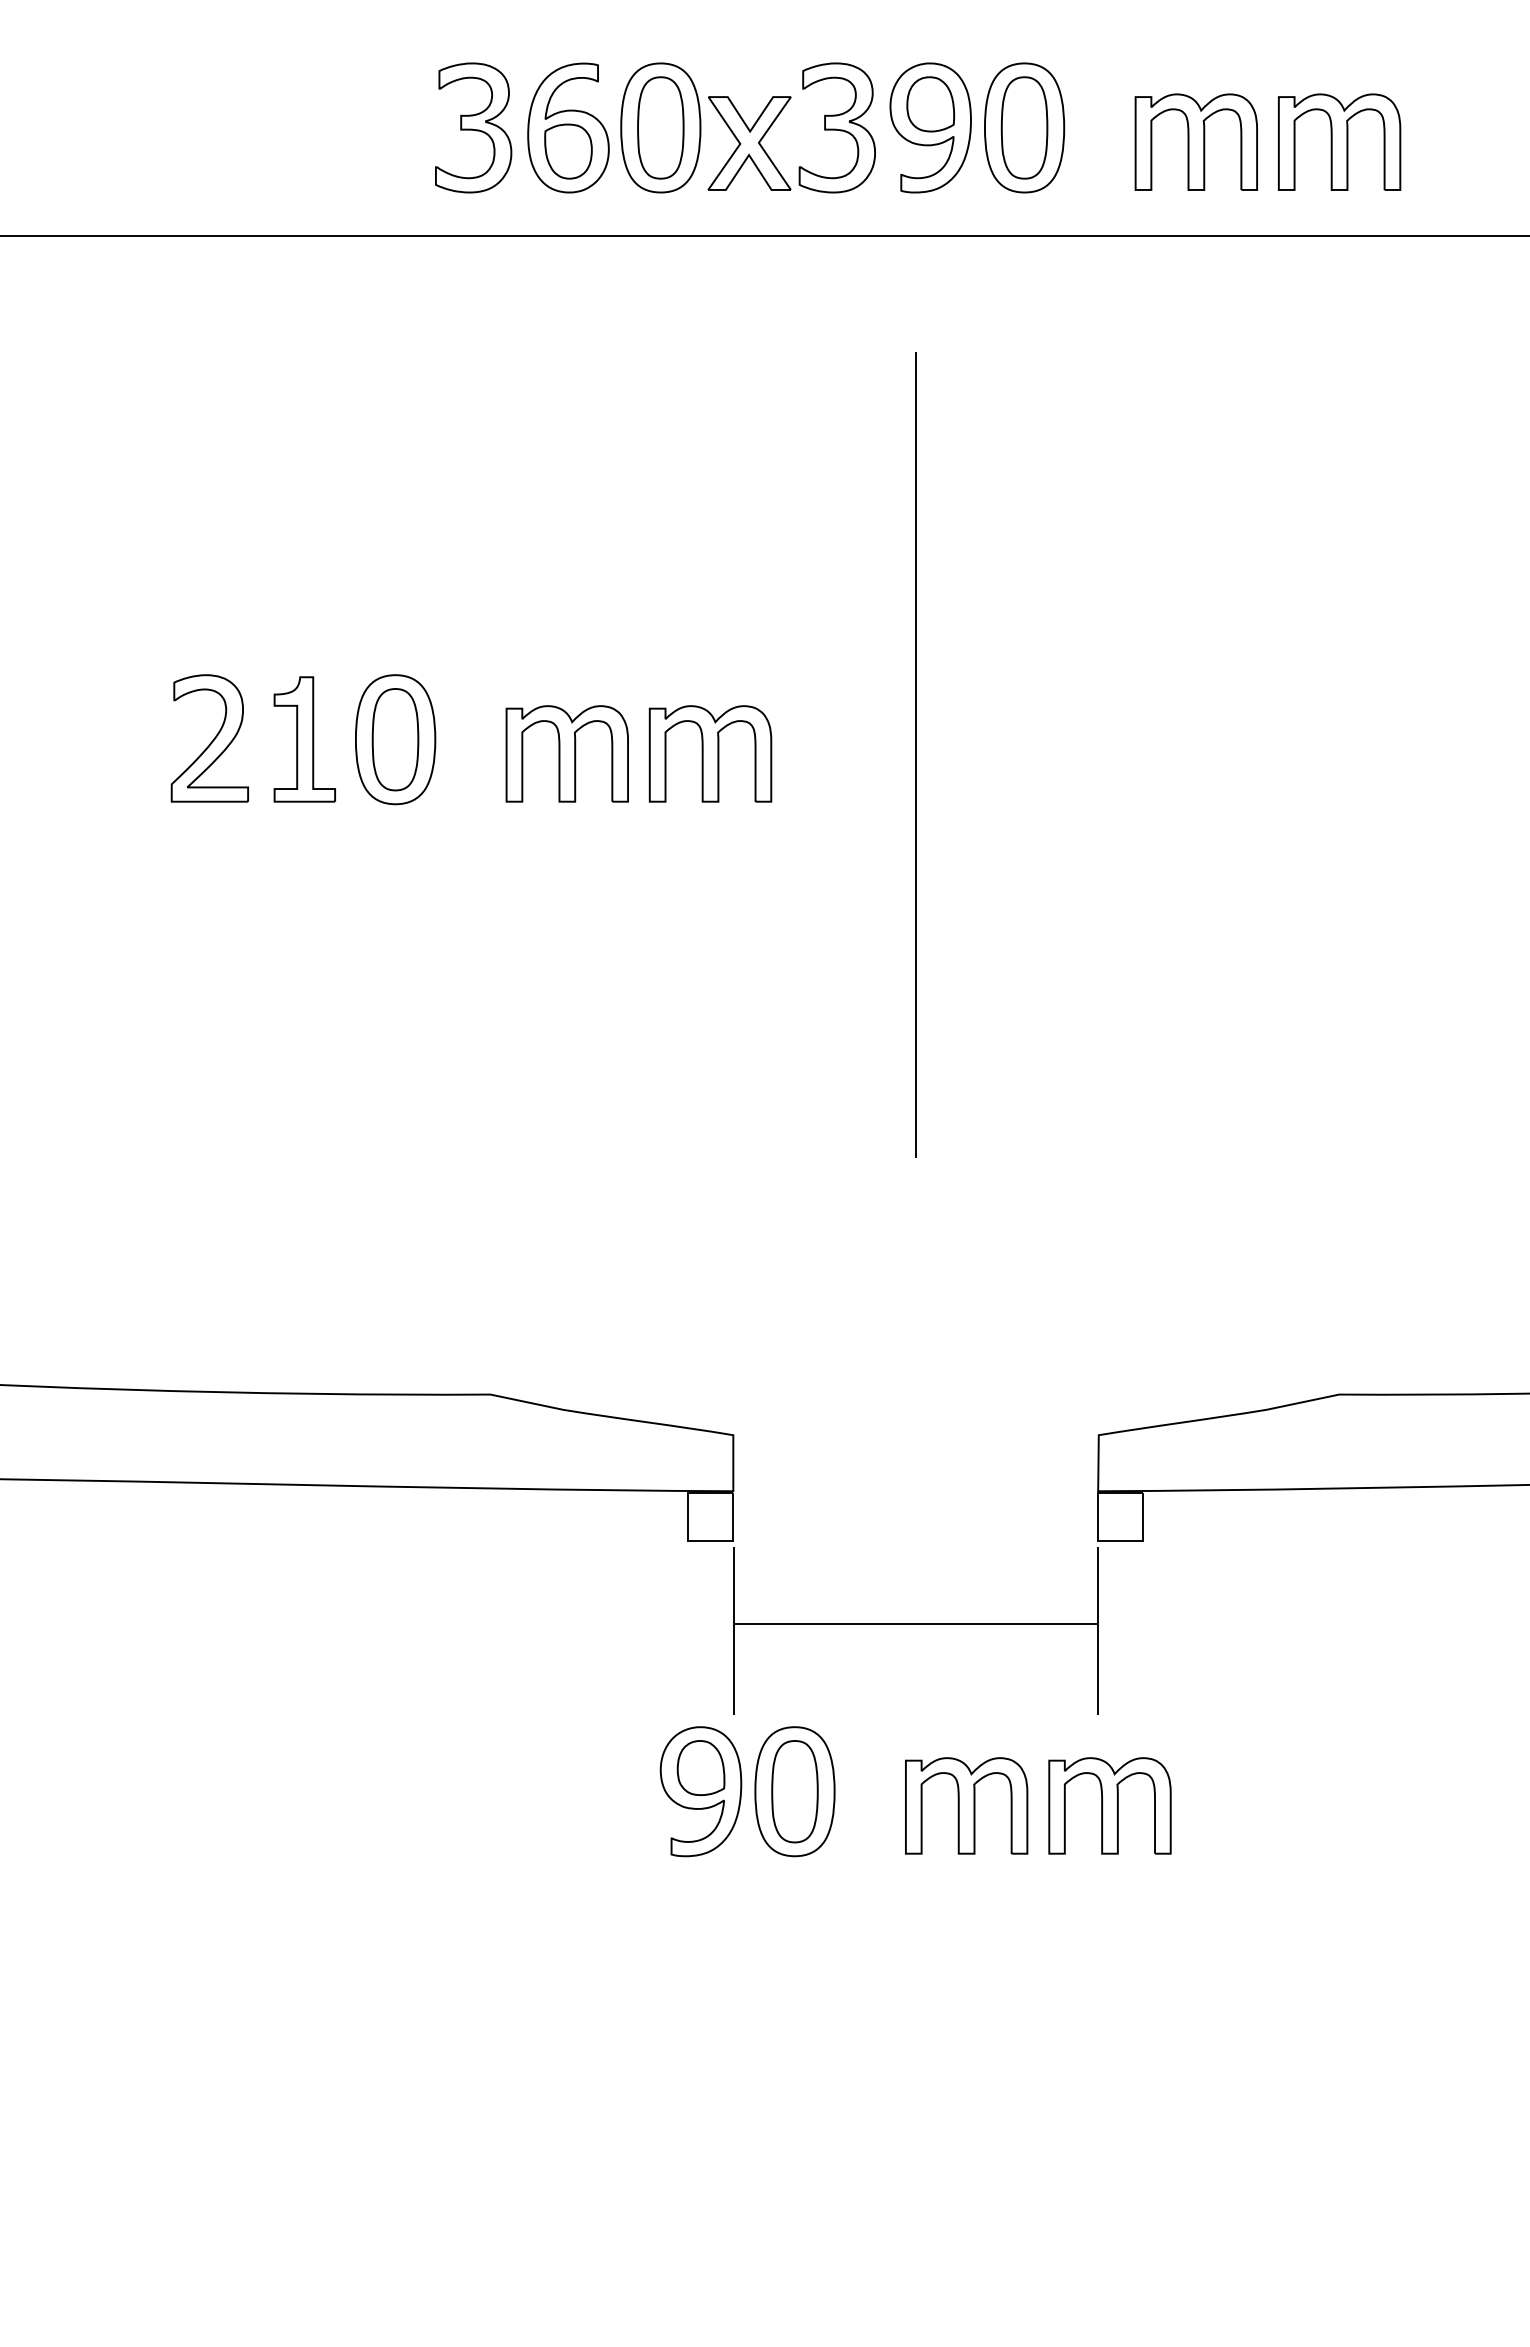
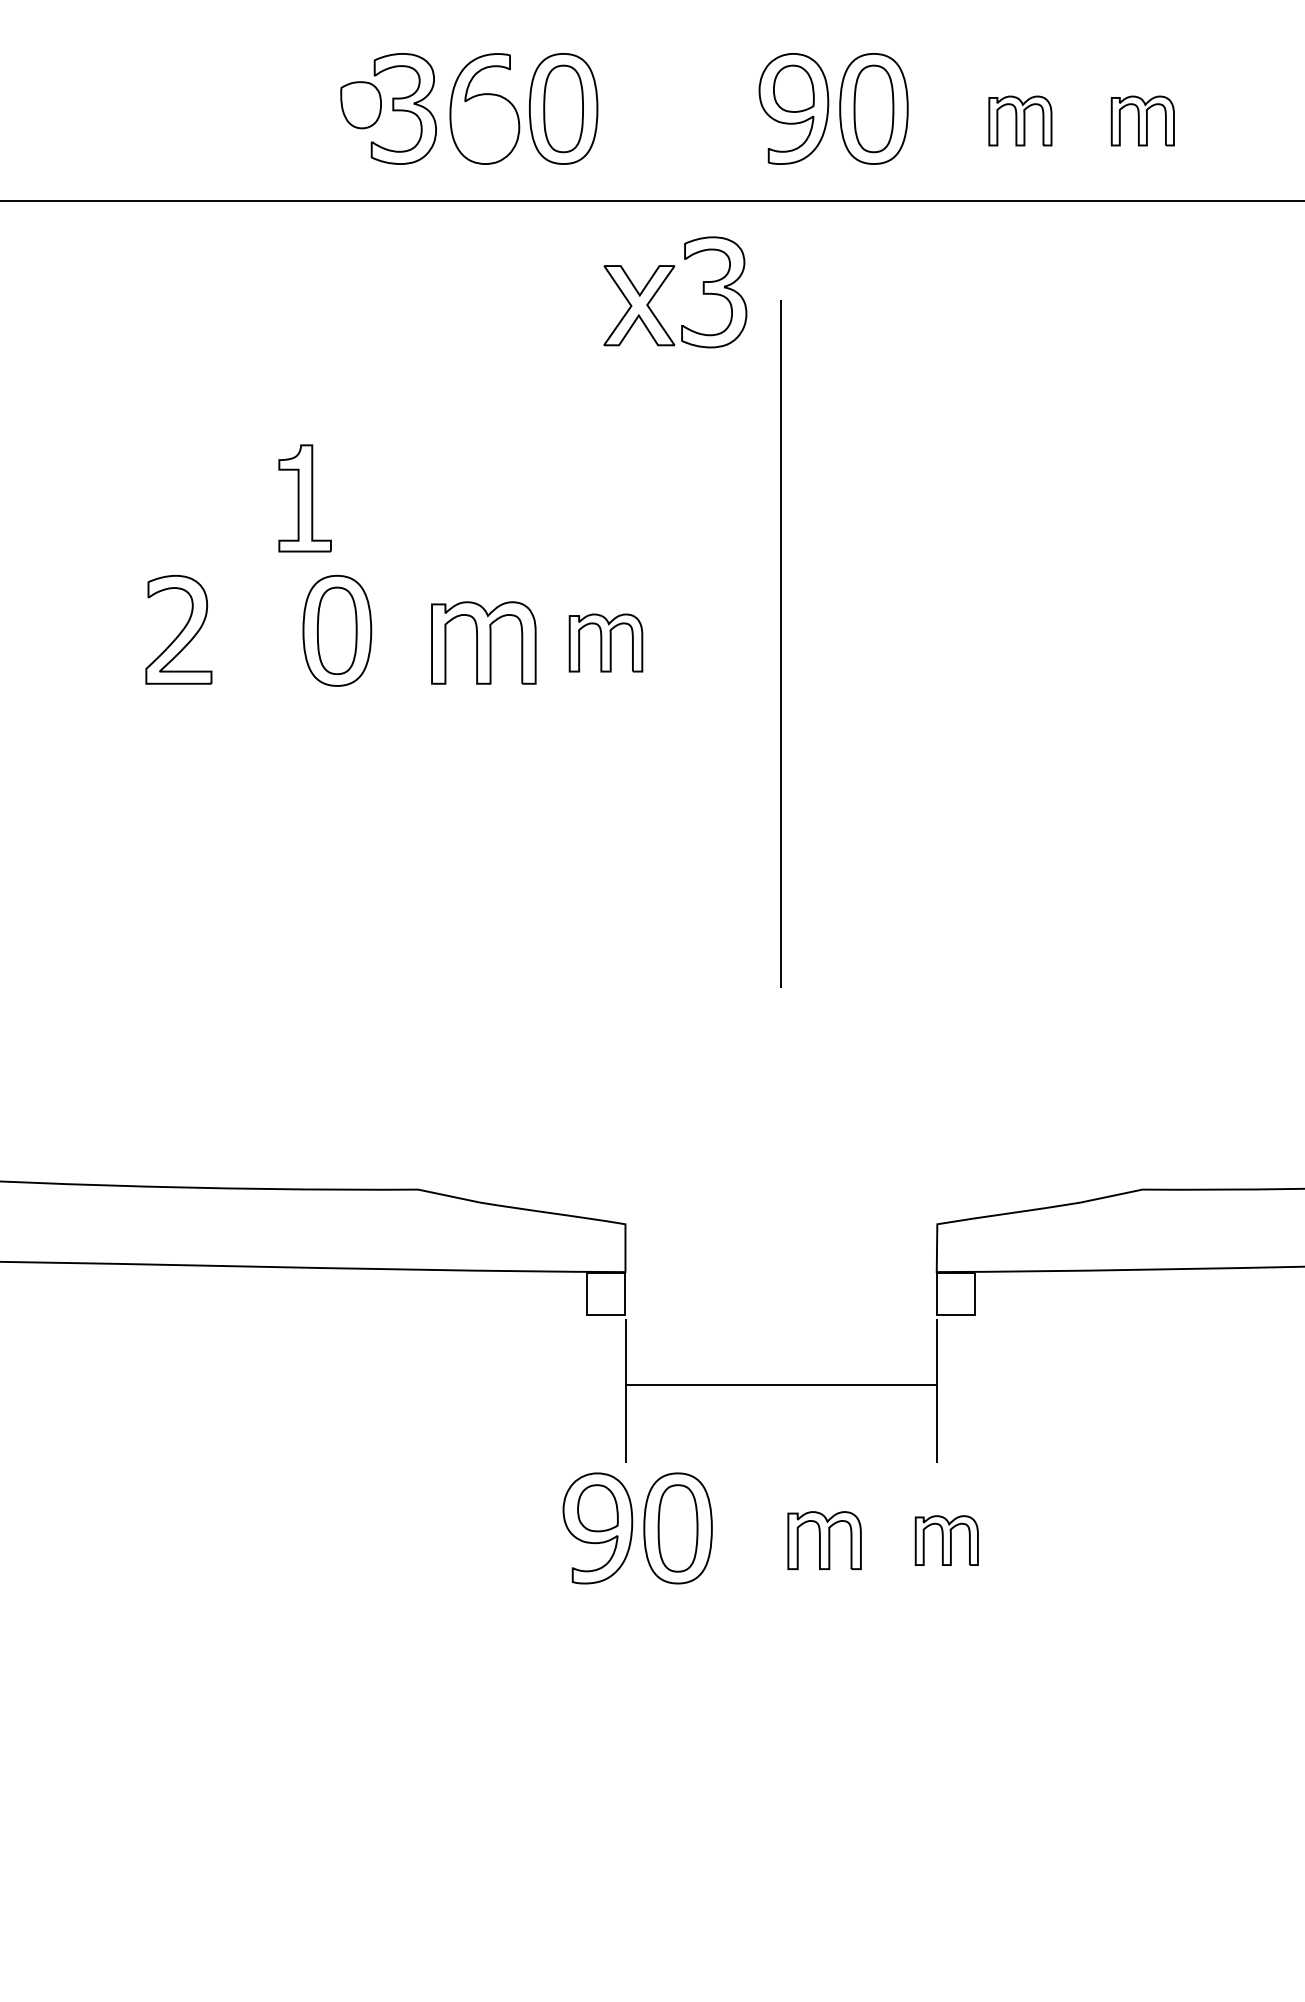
part: (777, 118) -> (663, 284), moved
part: (1195, 141) -> (1019, 120), size x0.6
part: (1339, 141) -> (1142, 120), size x0.6
part: (568, 151) -> (361, 105), moved
part: (304, 739) -> (304, 498), moved
part: (710, 753) -> (606, 642), size x0.7
part: (966, 1805) -> (824, 1540), size x0.7
part: (1109, 1805) -> (946, 1540), size x0.6

